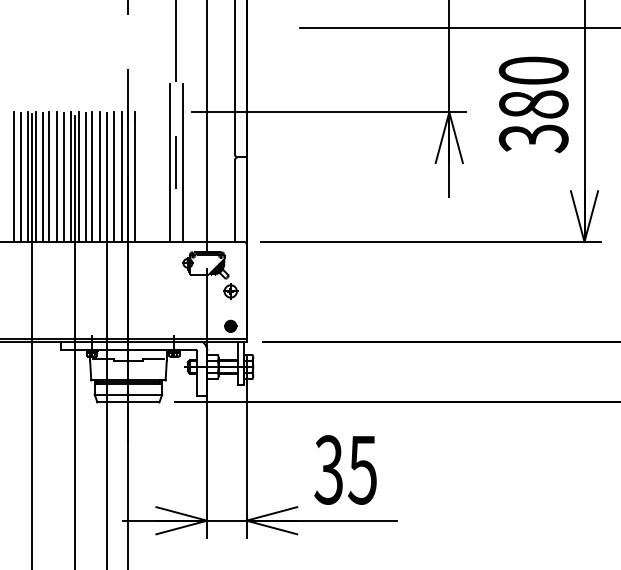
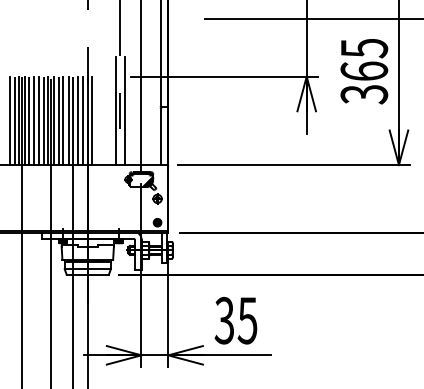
text: (534, 87) -> (364, 59), 380 -> 365

